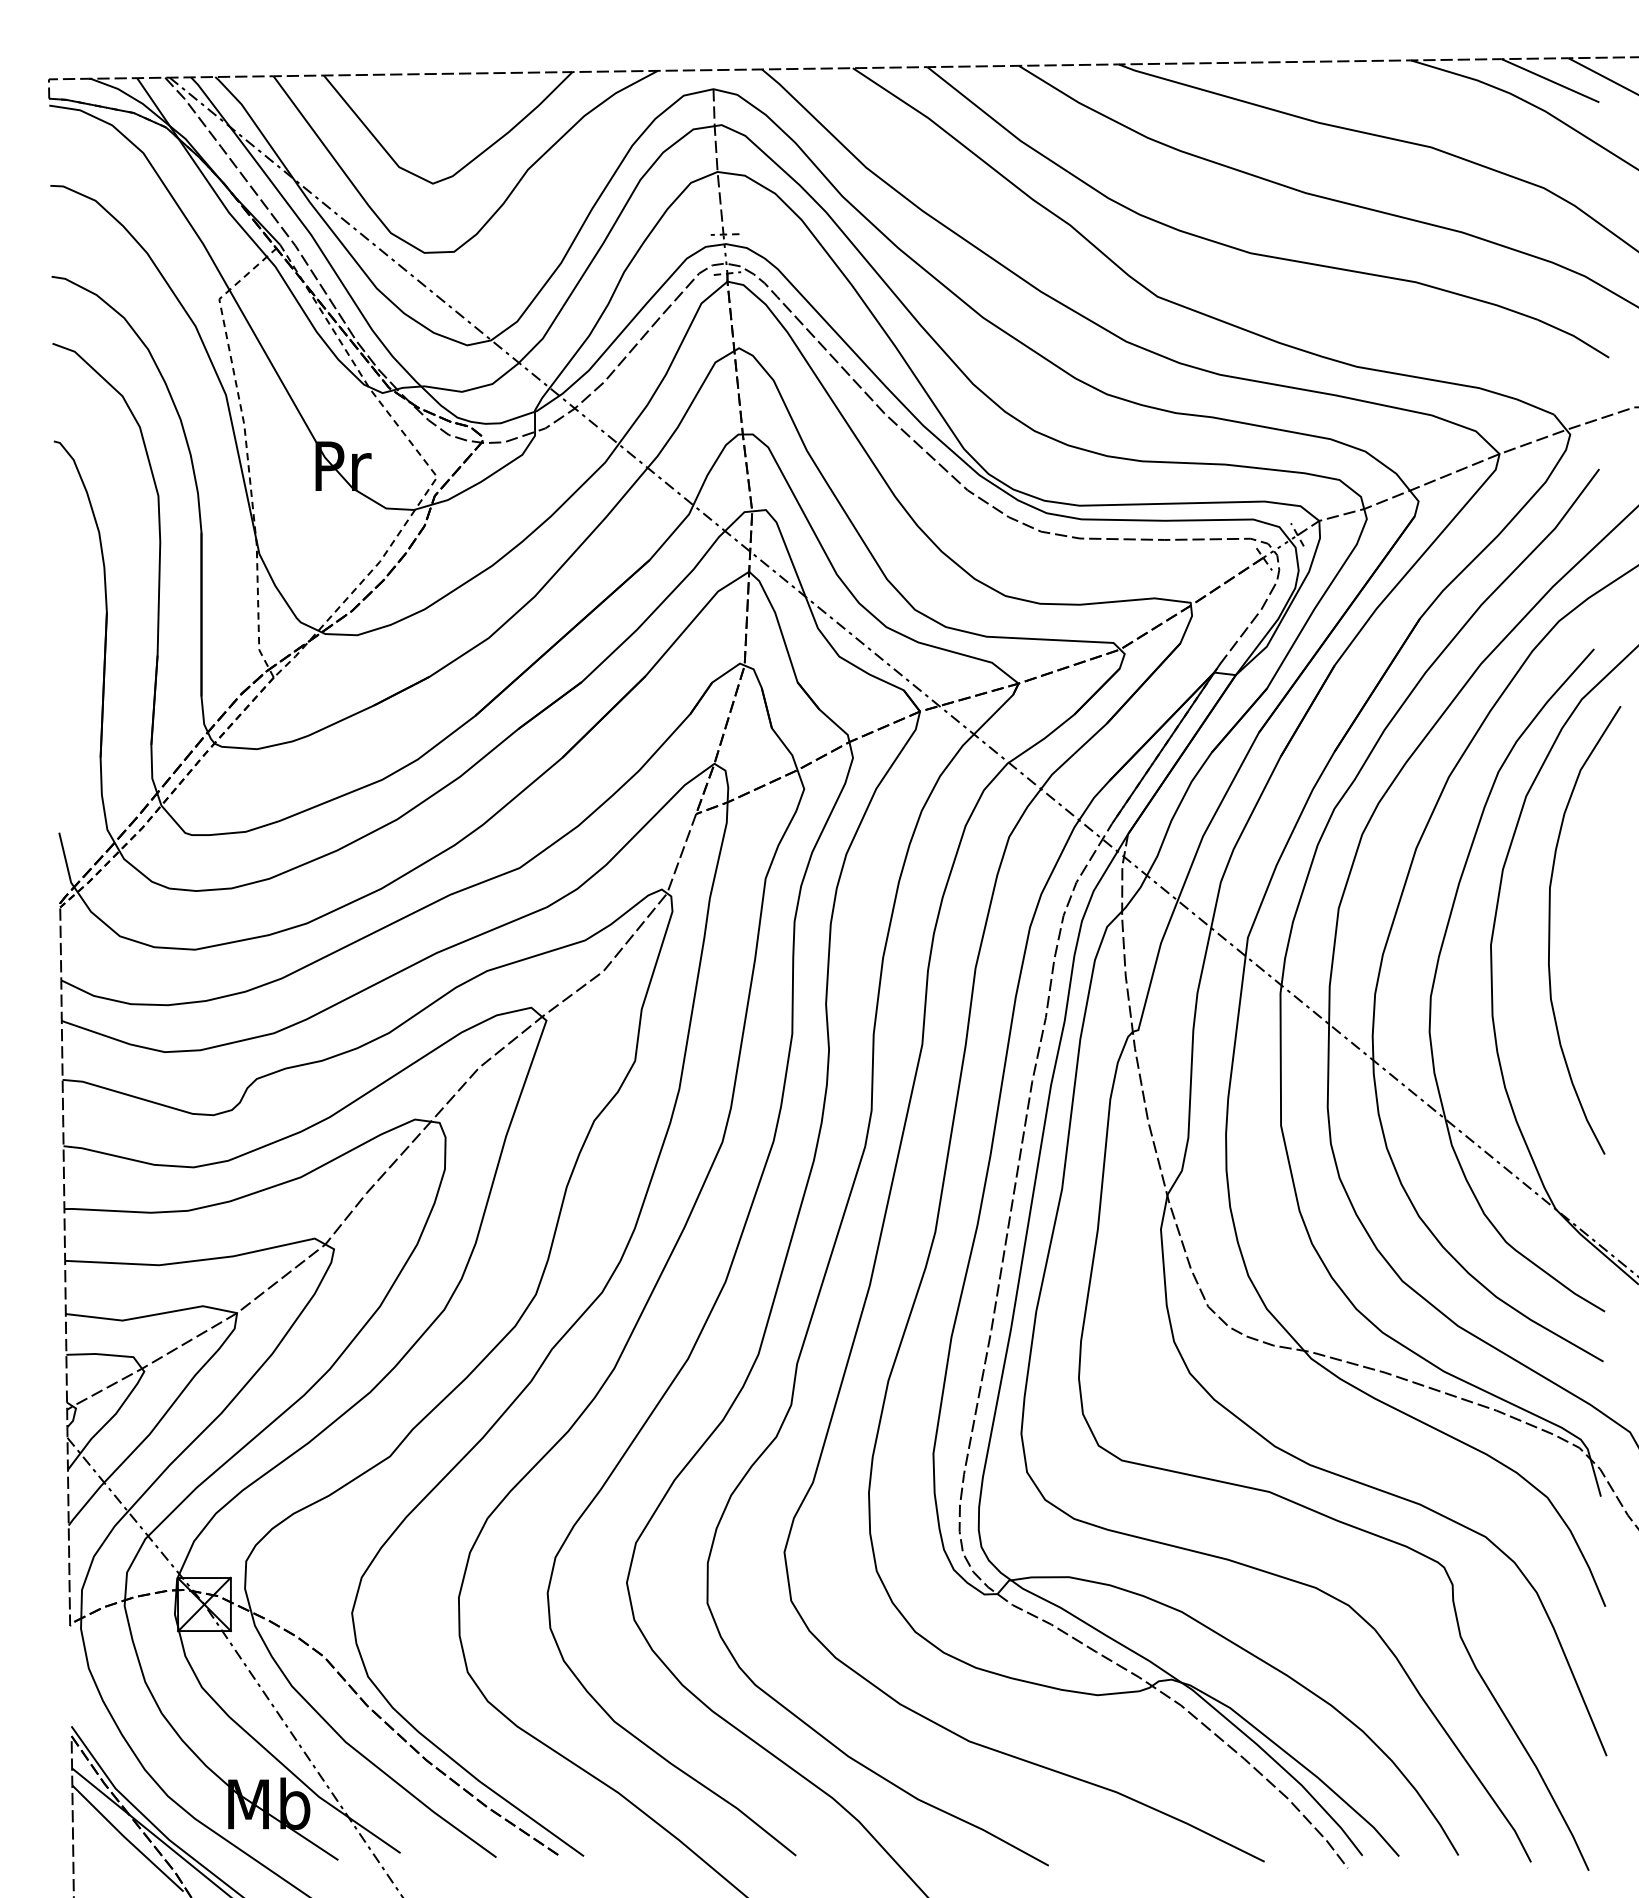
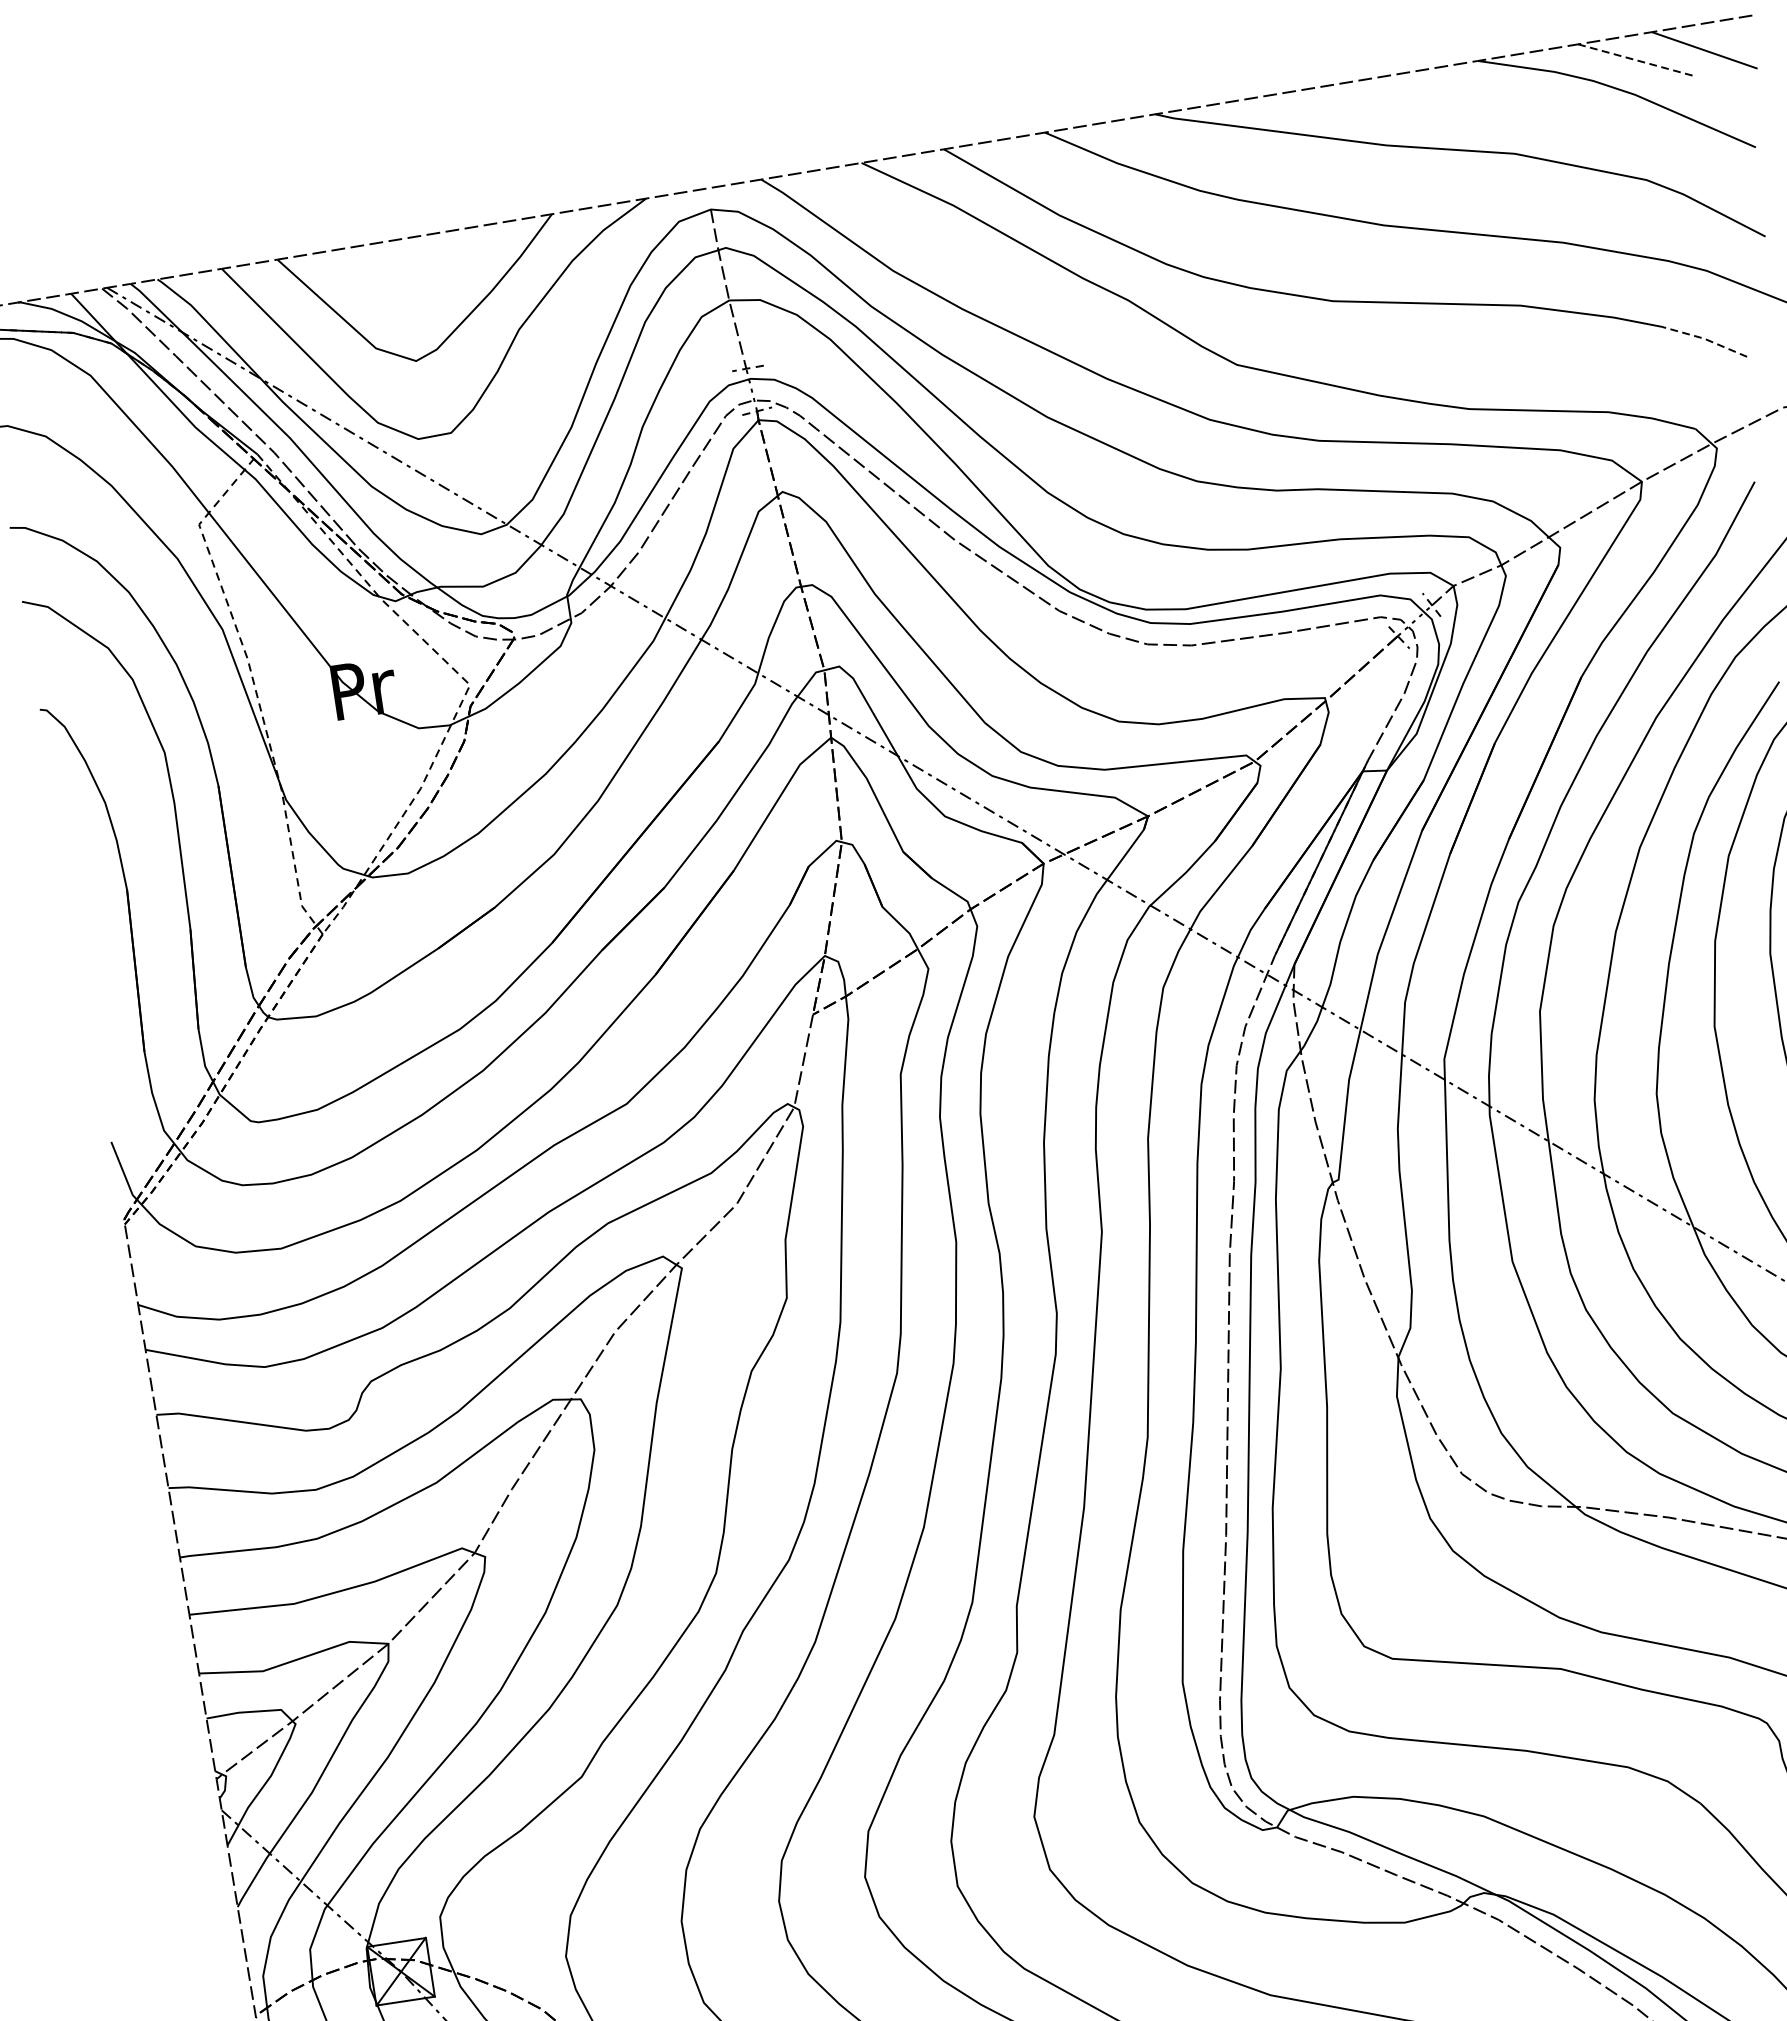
line: (1550, 80) -> (1635, 59), solid -> dashed
line: (1573, 335) -> (1703, 338), solid -> dashed

